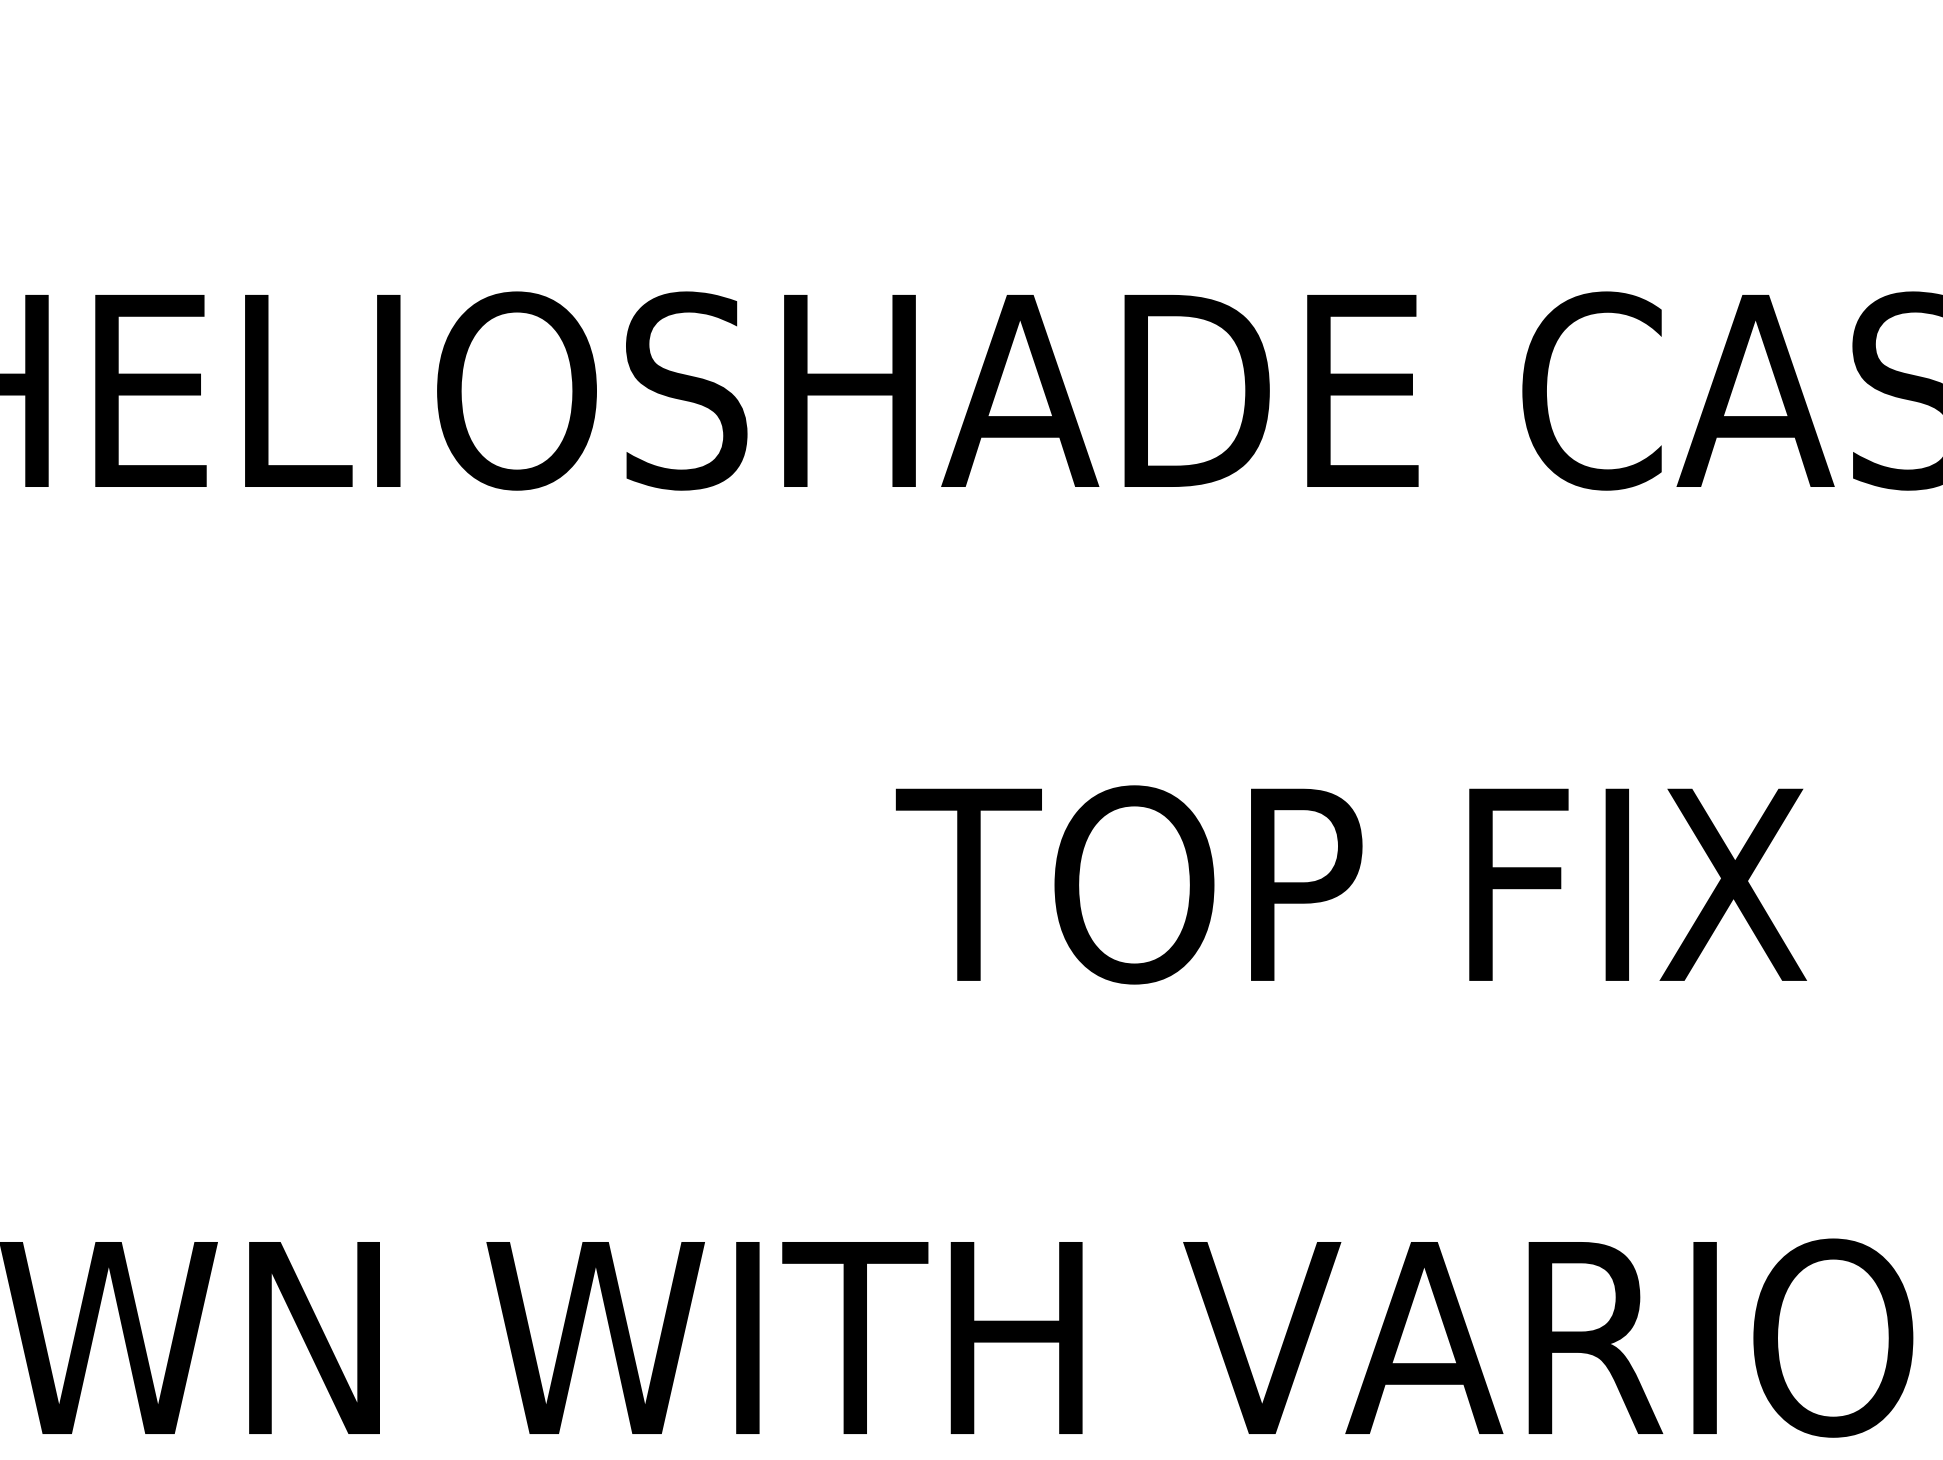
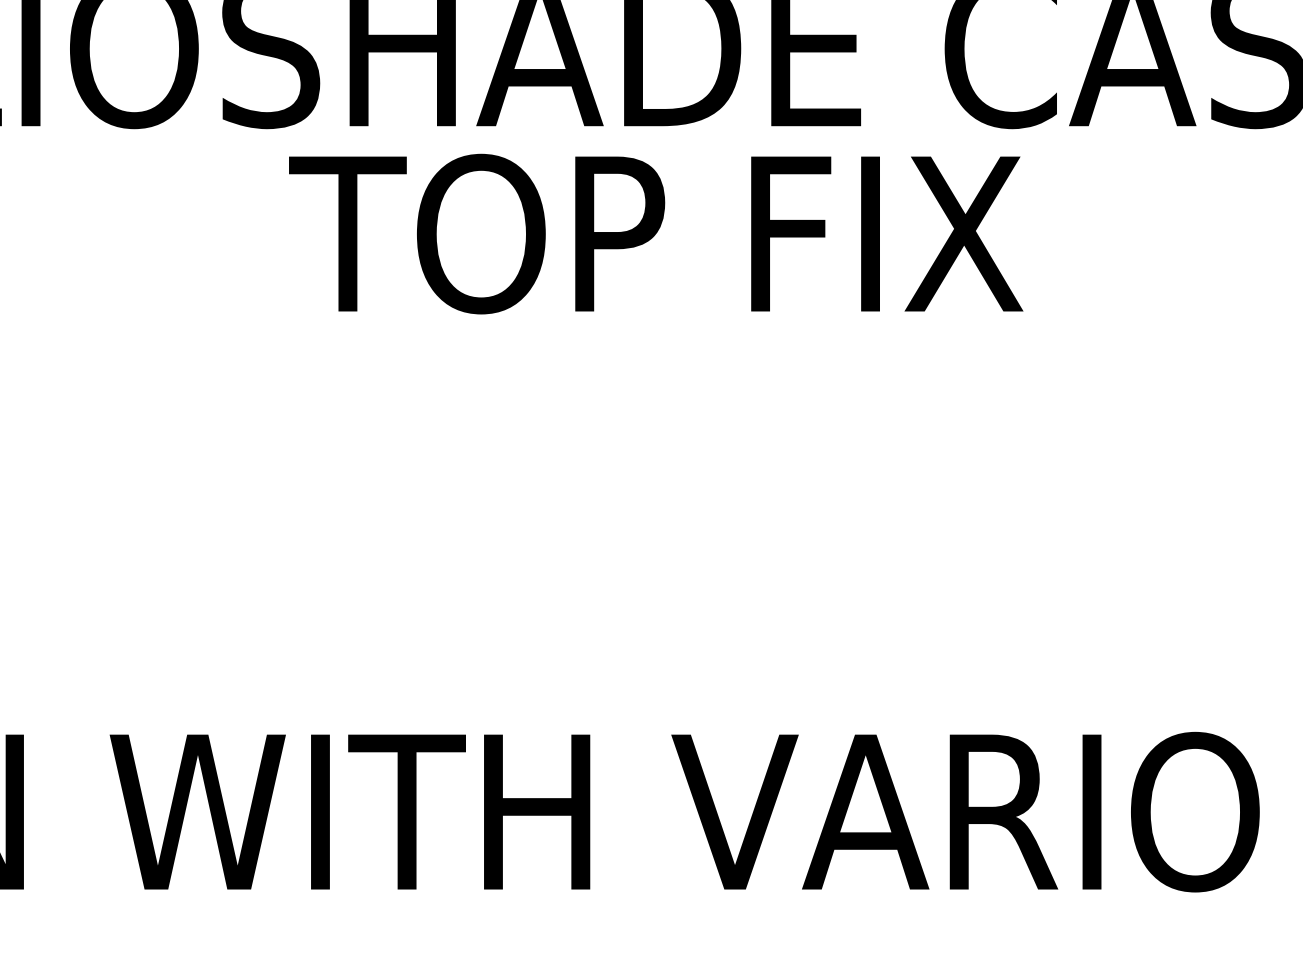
text: (1350, 884) -> (655, 233), moved

